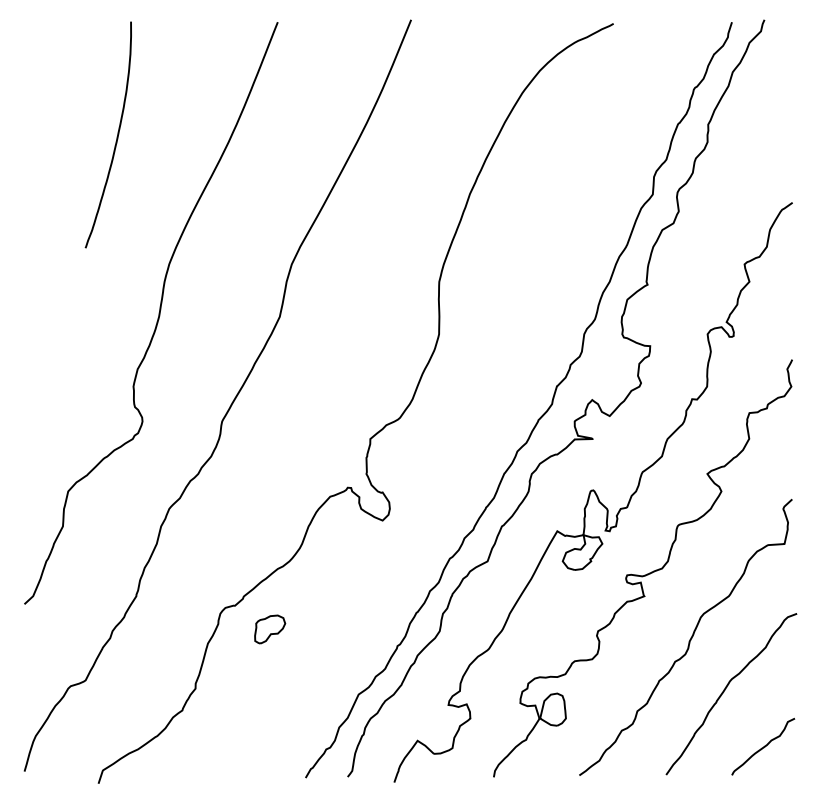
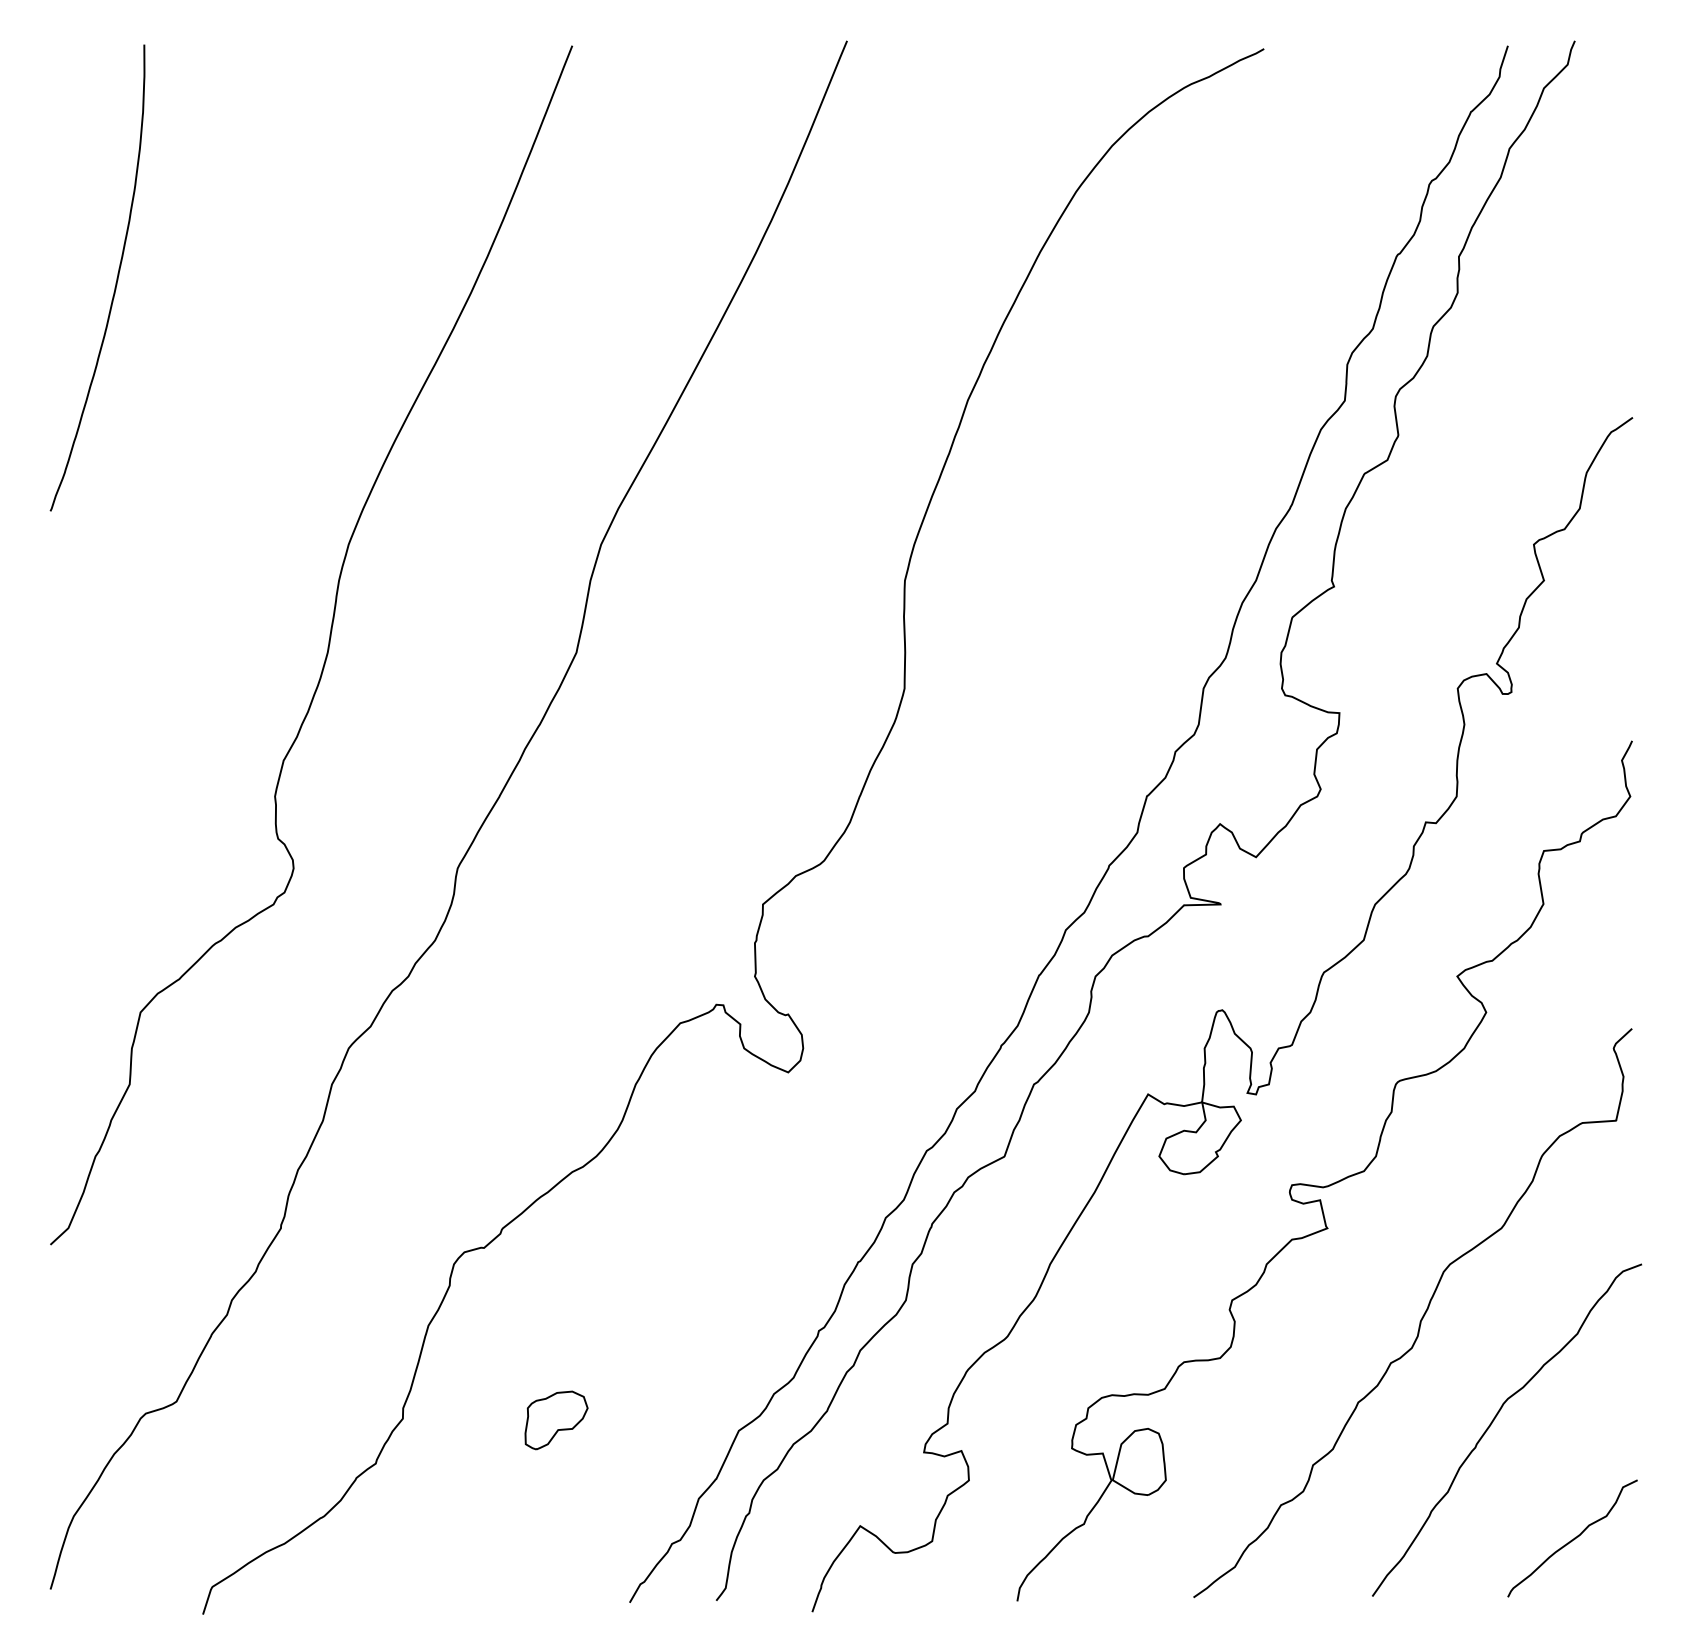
curve: (116, 136) -> (114, 281), moved
part: (270, 629) -> (557, 1420), moved

